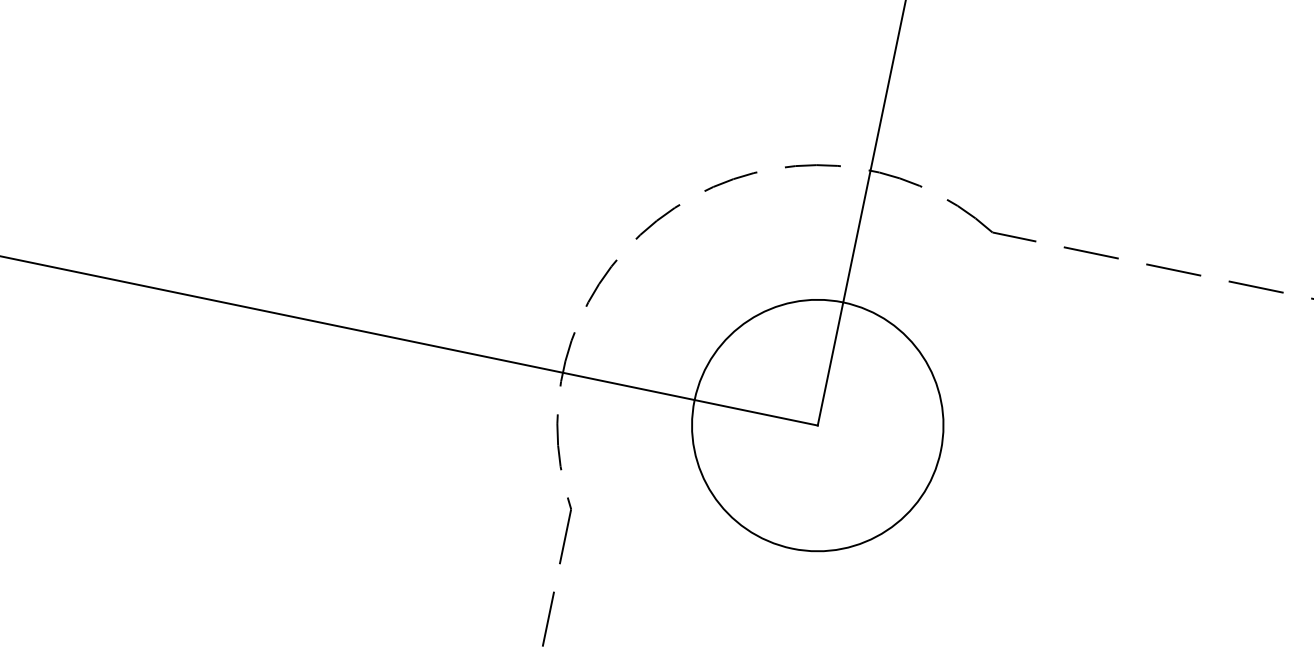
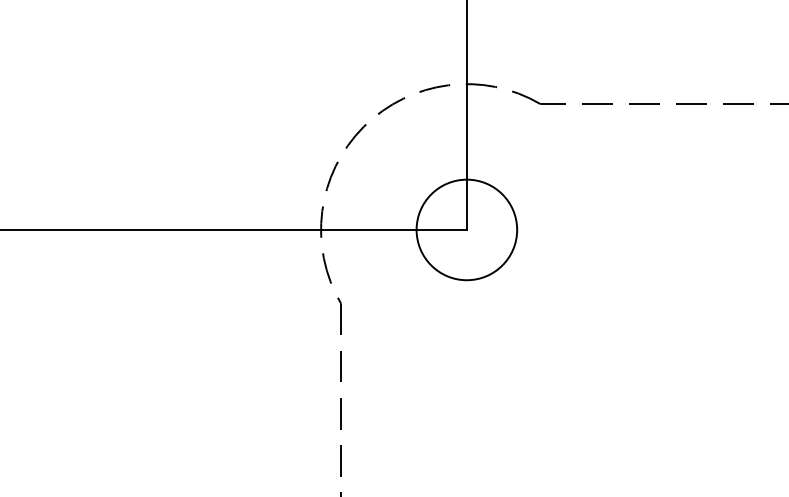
circle: (817, 424) -> (466, 229), size x0.71

